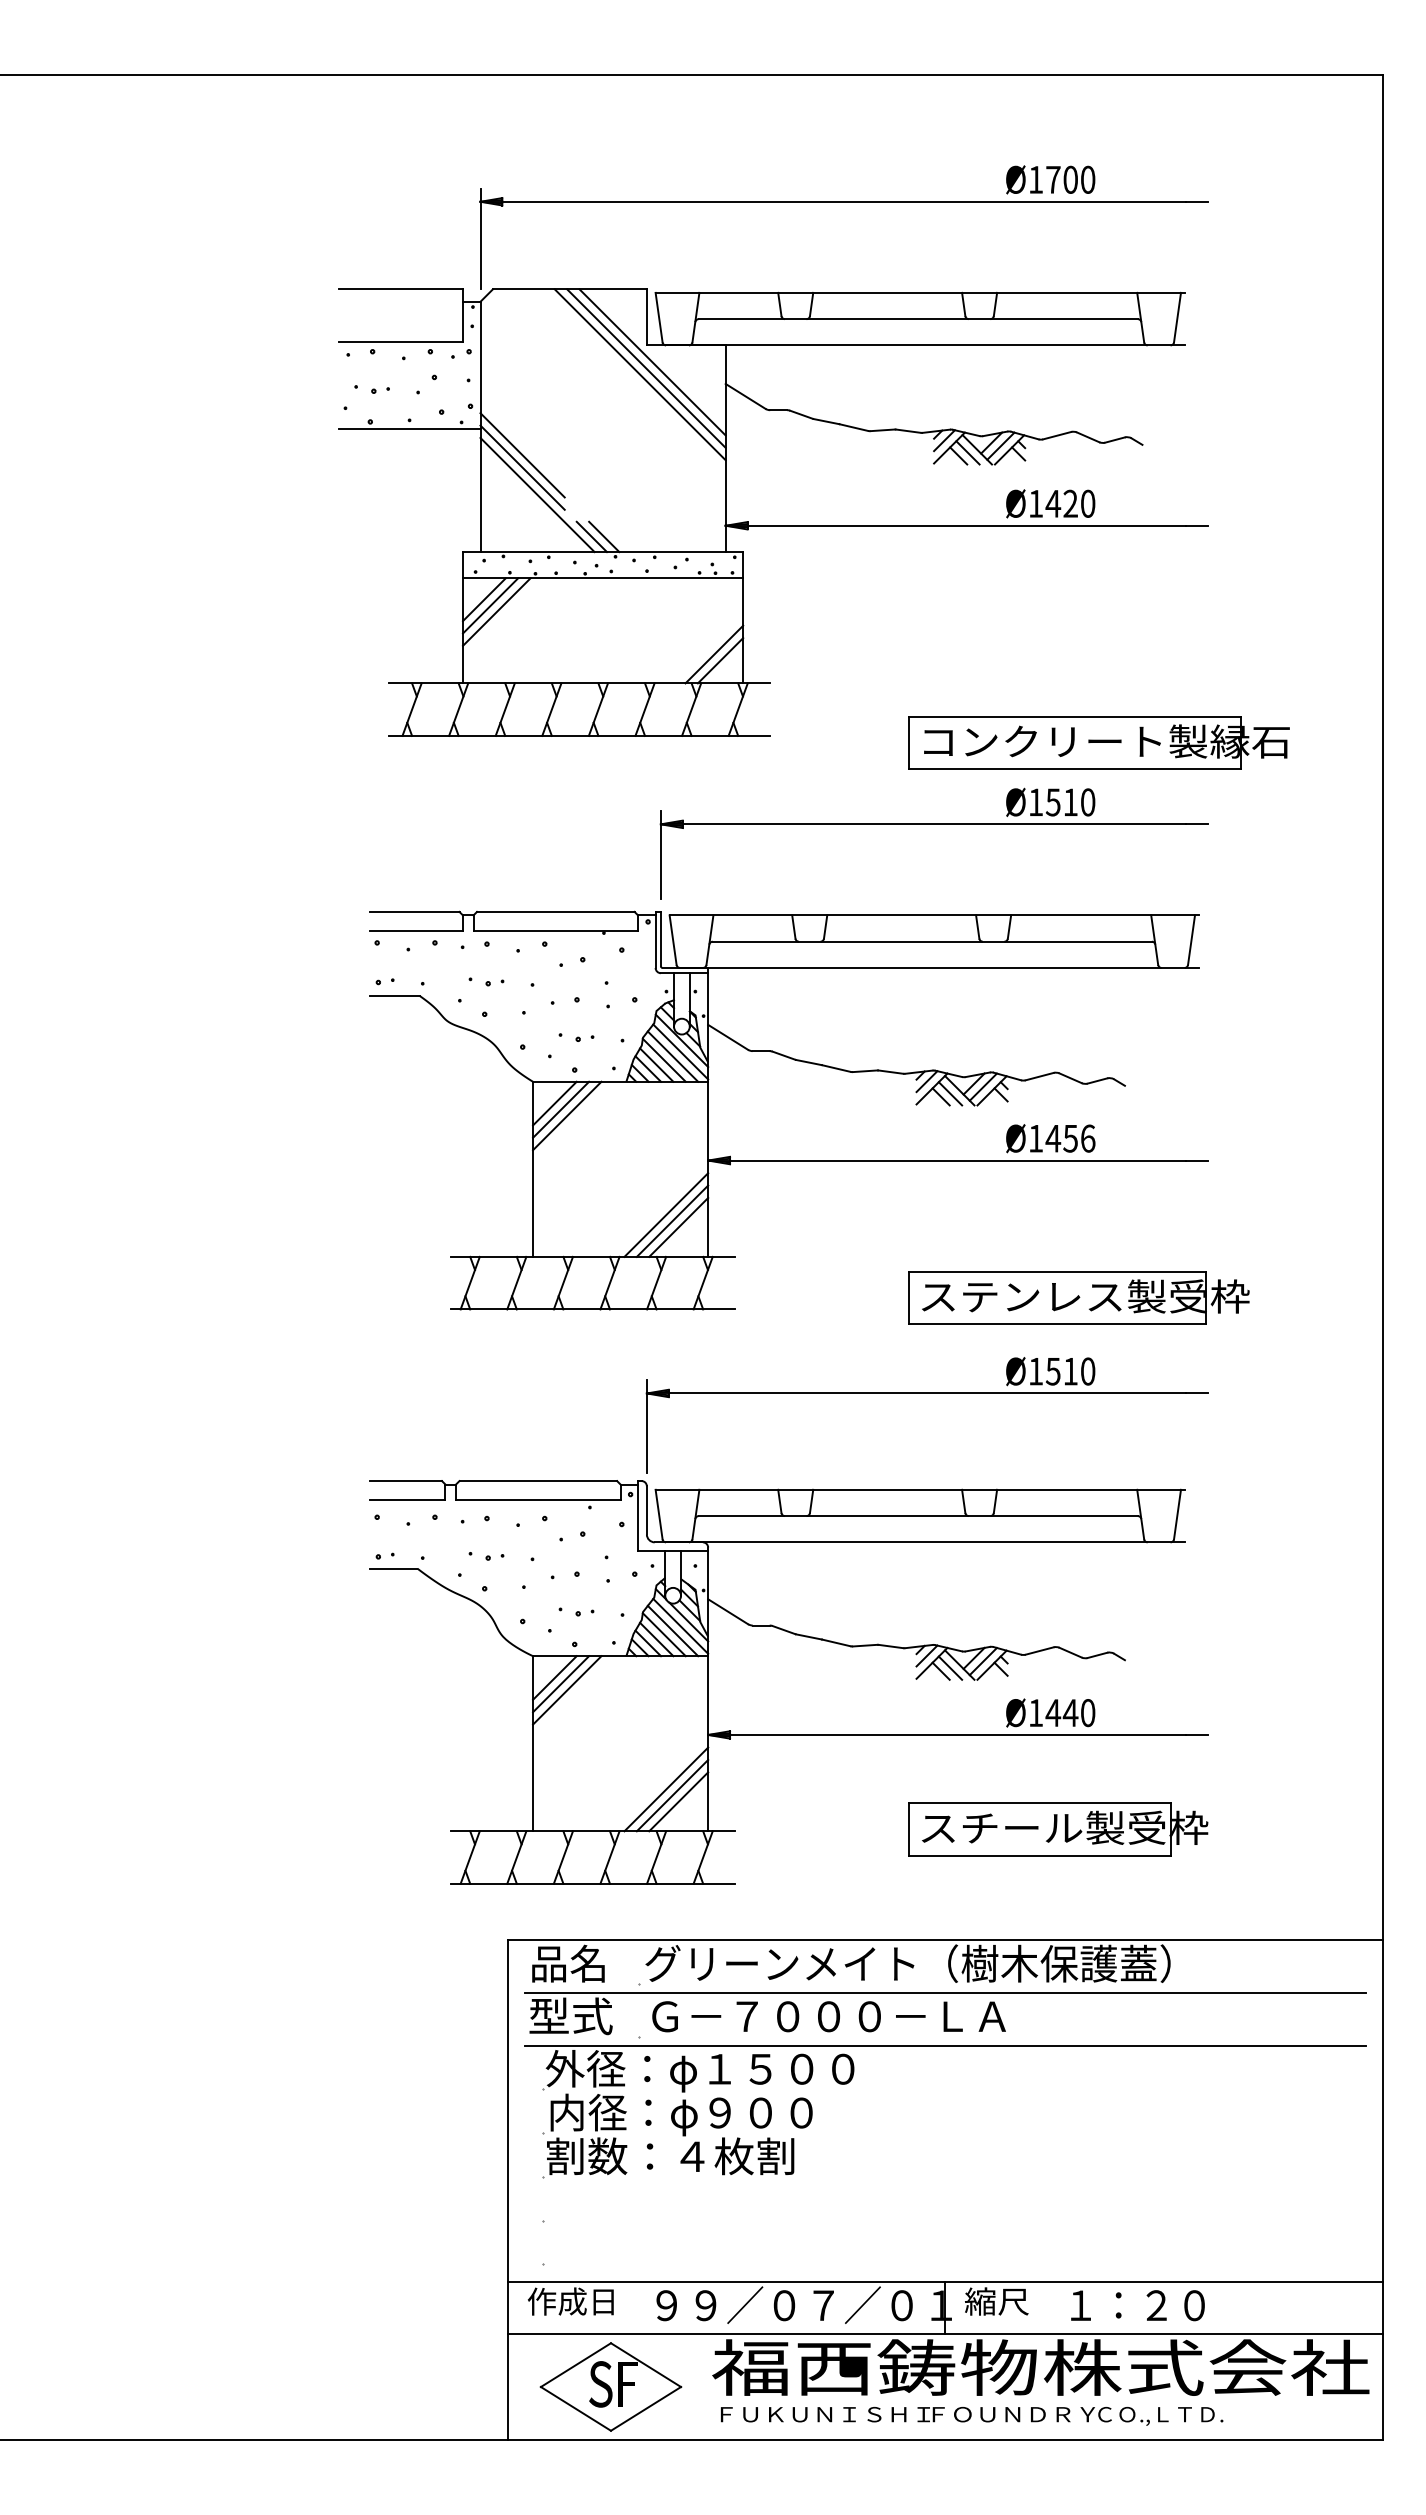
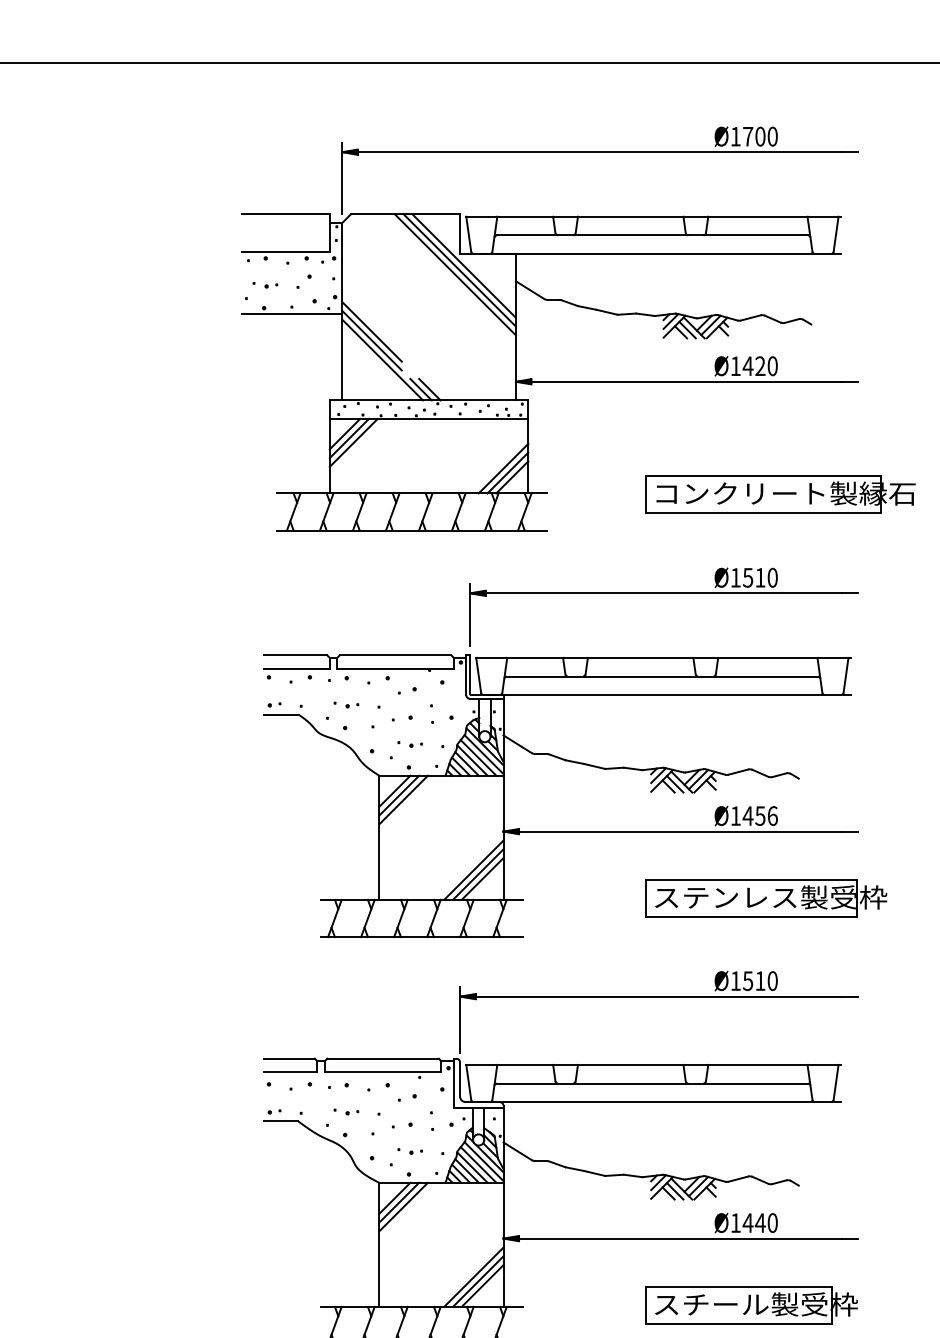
line: (708, 648) -> (503, 468), added
part: (1098, 742) -> (780, 494), moved
part: (1078, 1297) -> (765, 898), moved

